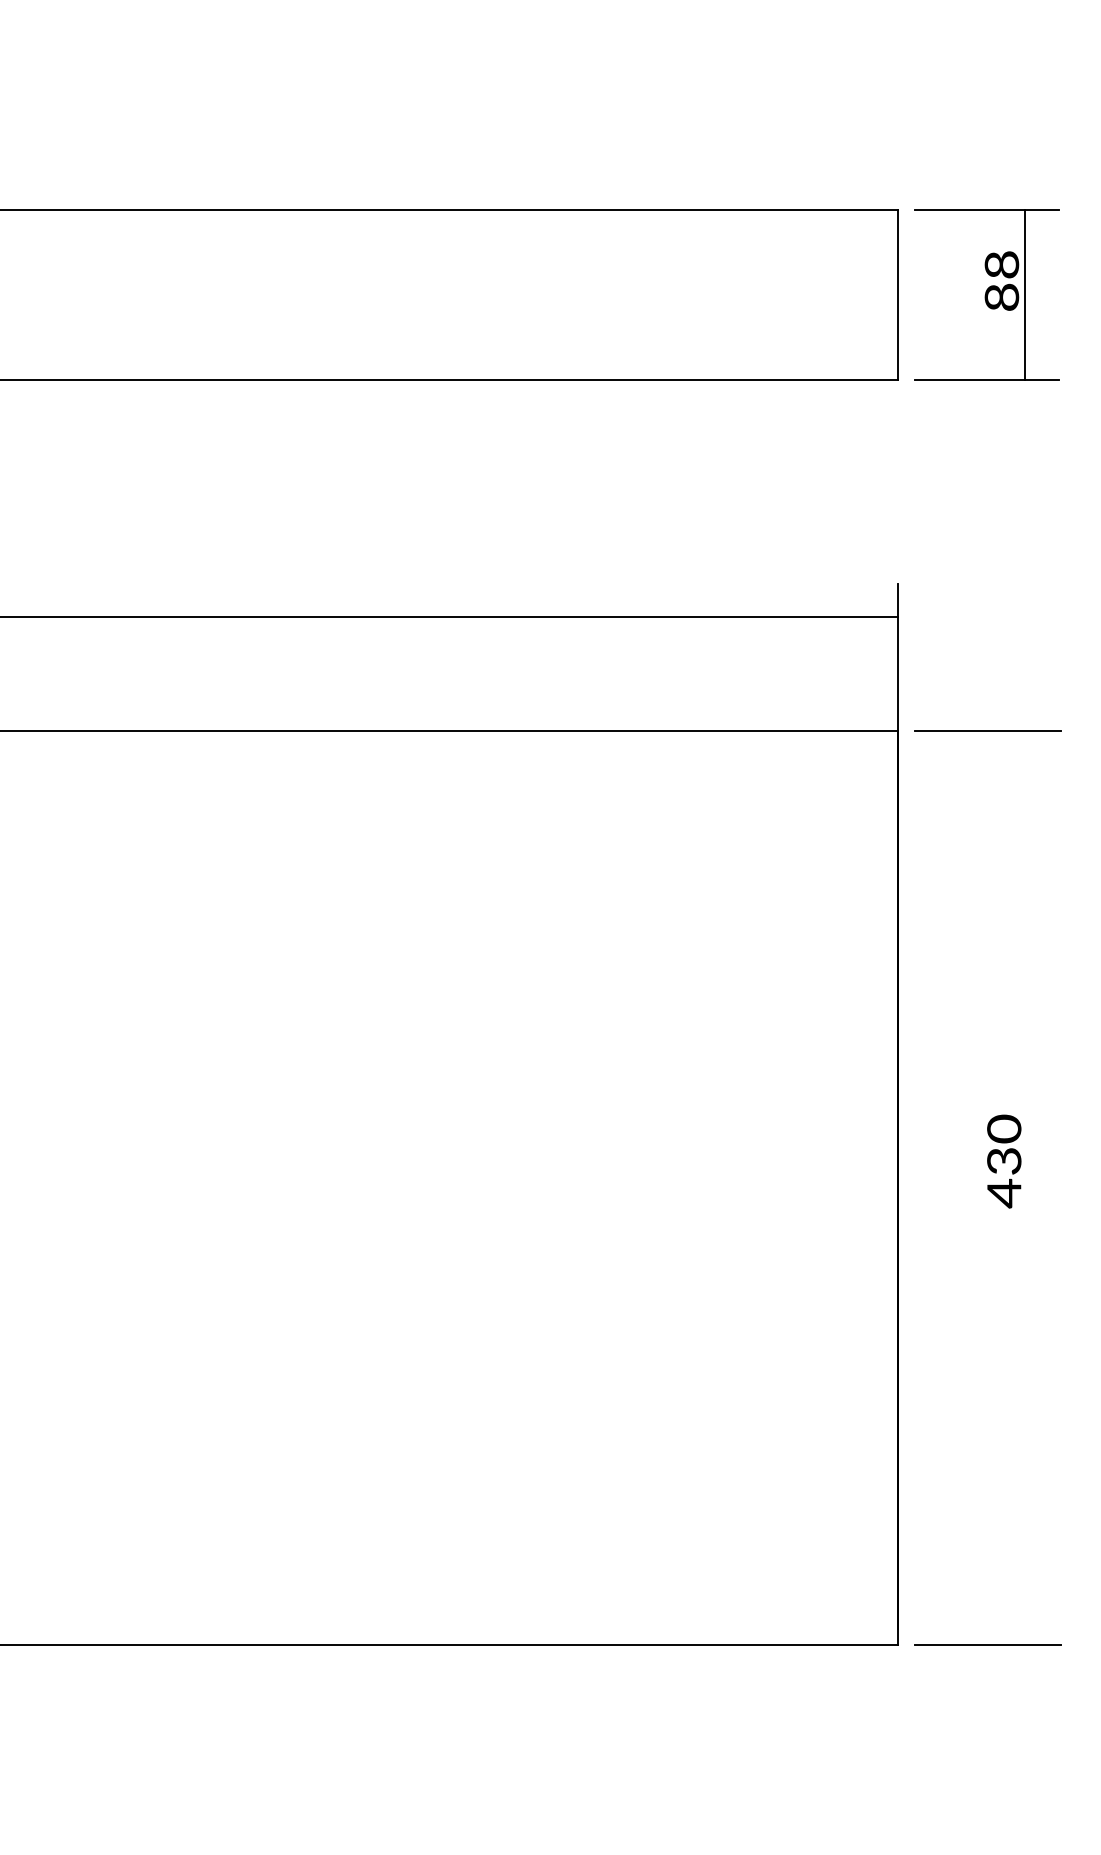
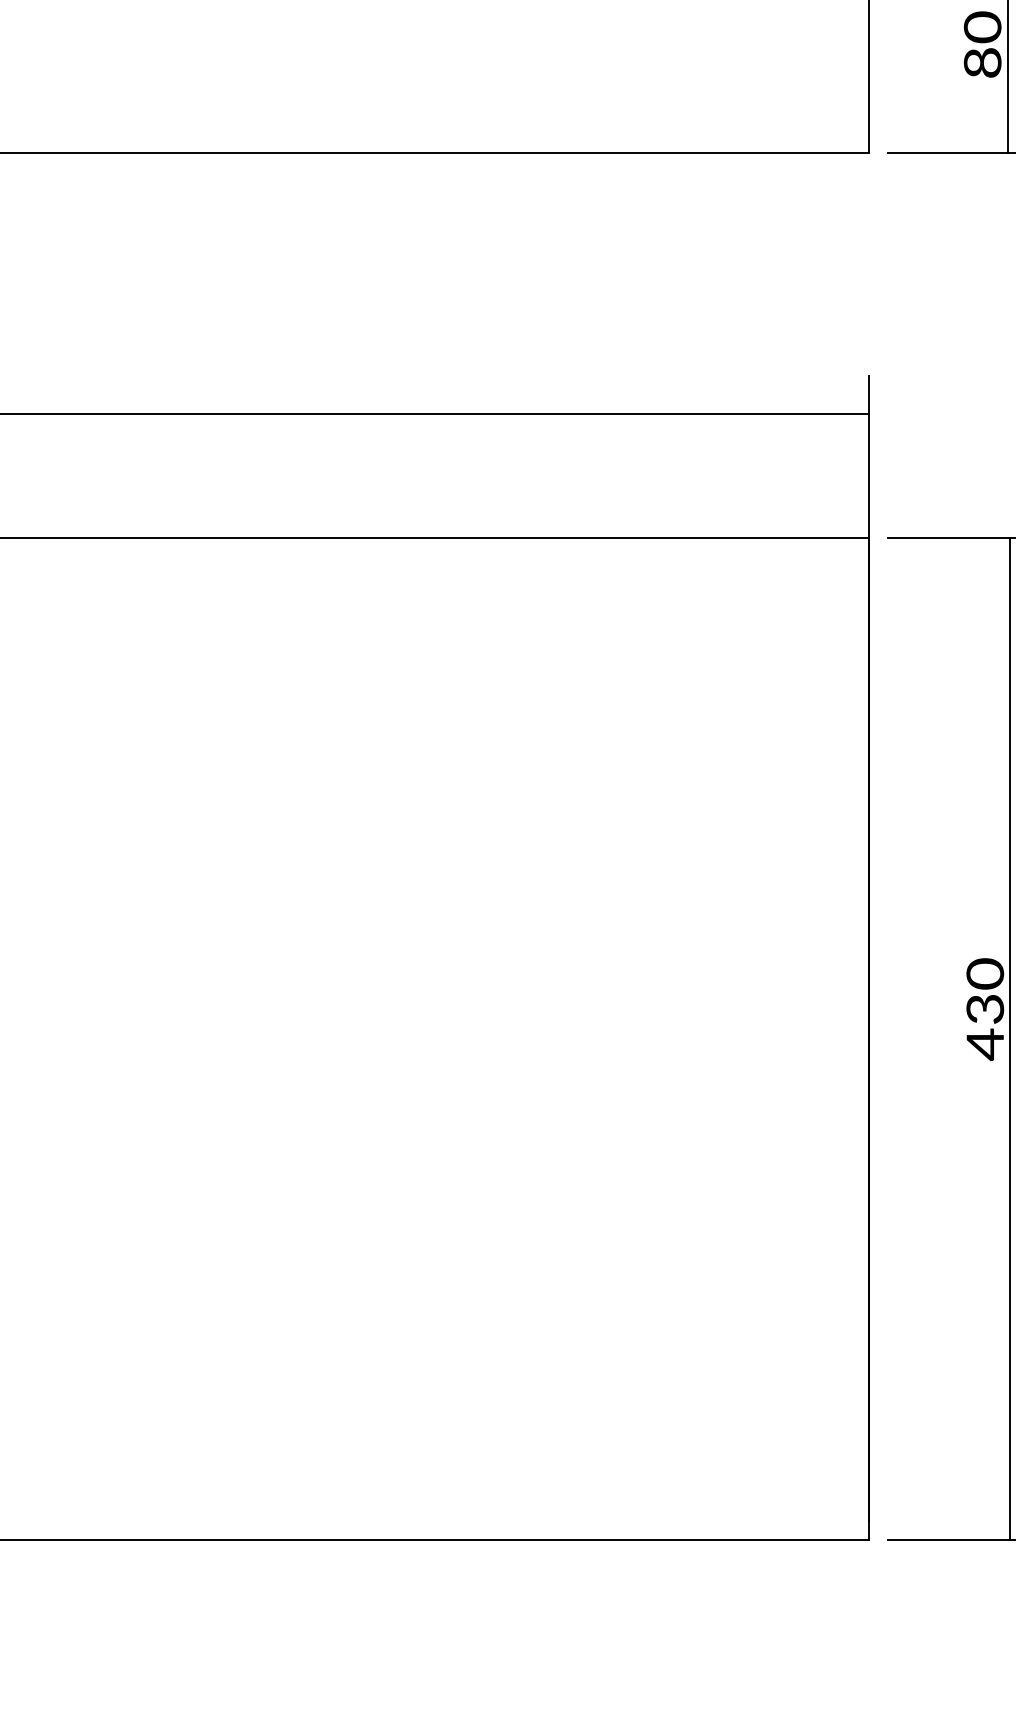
text: (1002, 264) -> (983, 26), 88 -> 80
line: (1027, 1188) -> (1010, 1039), added

